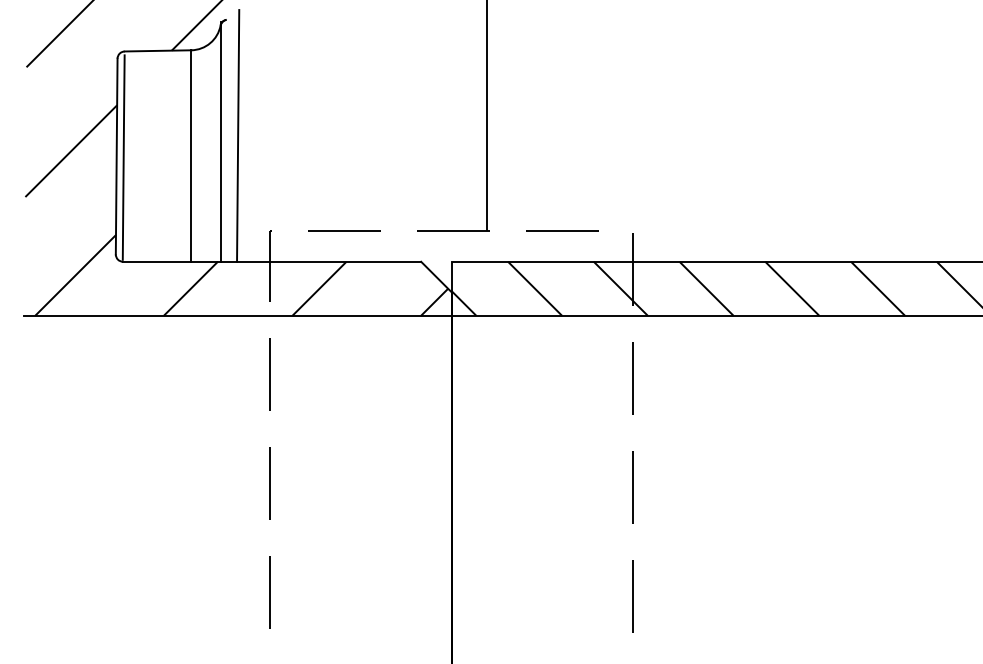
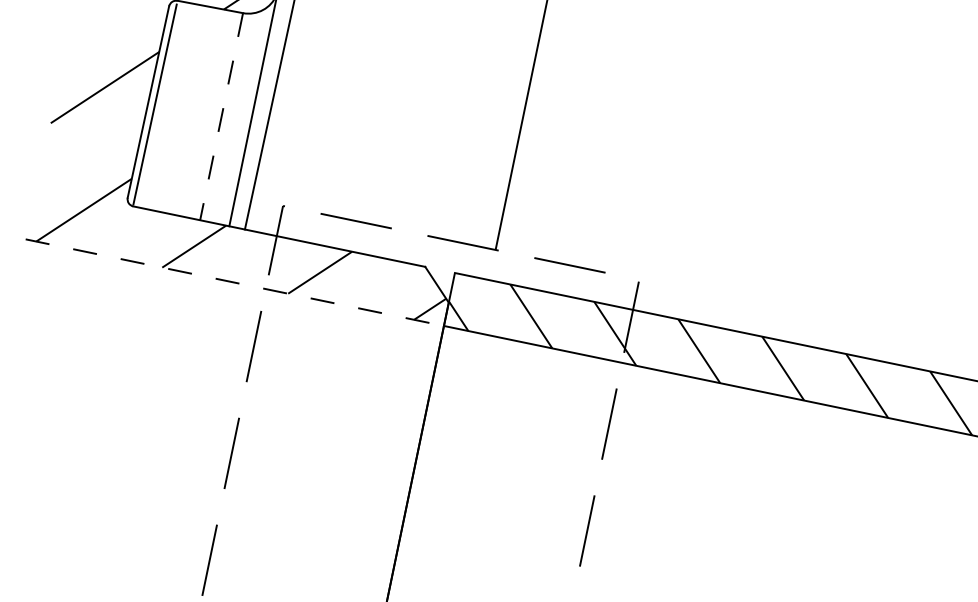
line: (191, 156) -> (221, 117), solid -> dashed
line: (237, 315) -> (234, 282), solid -> dashed

